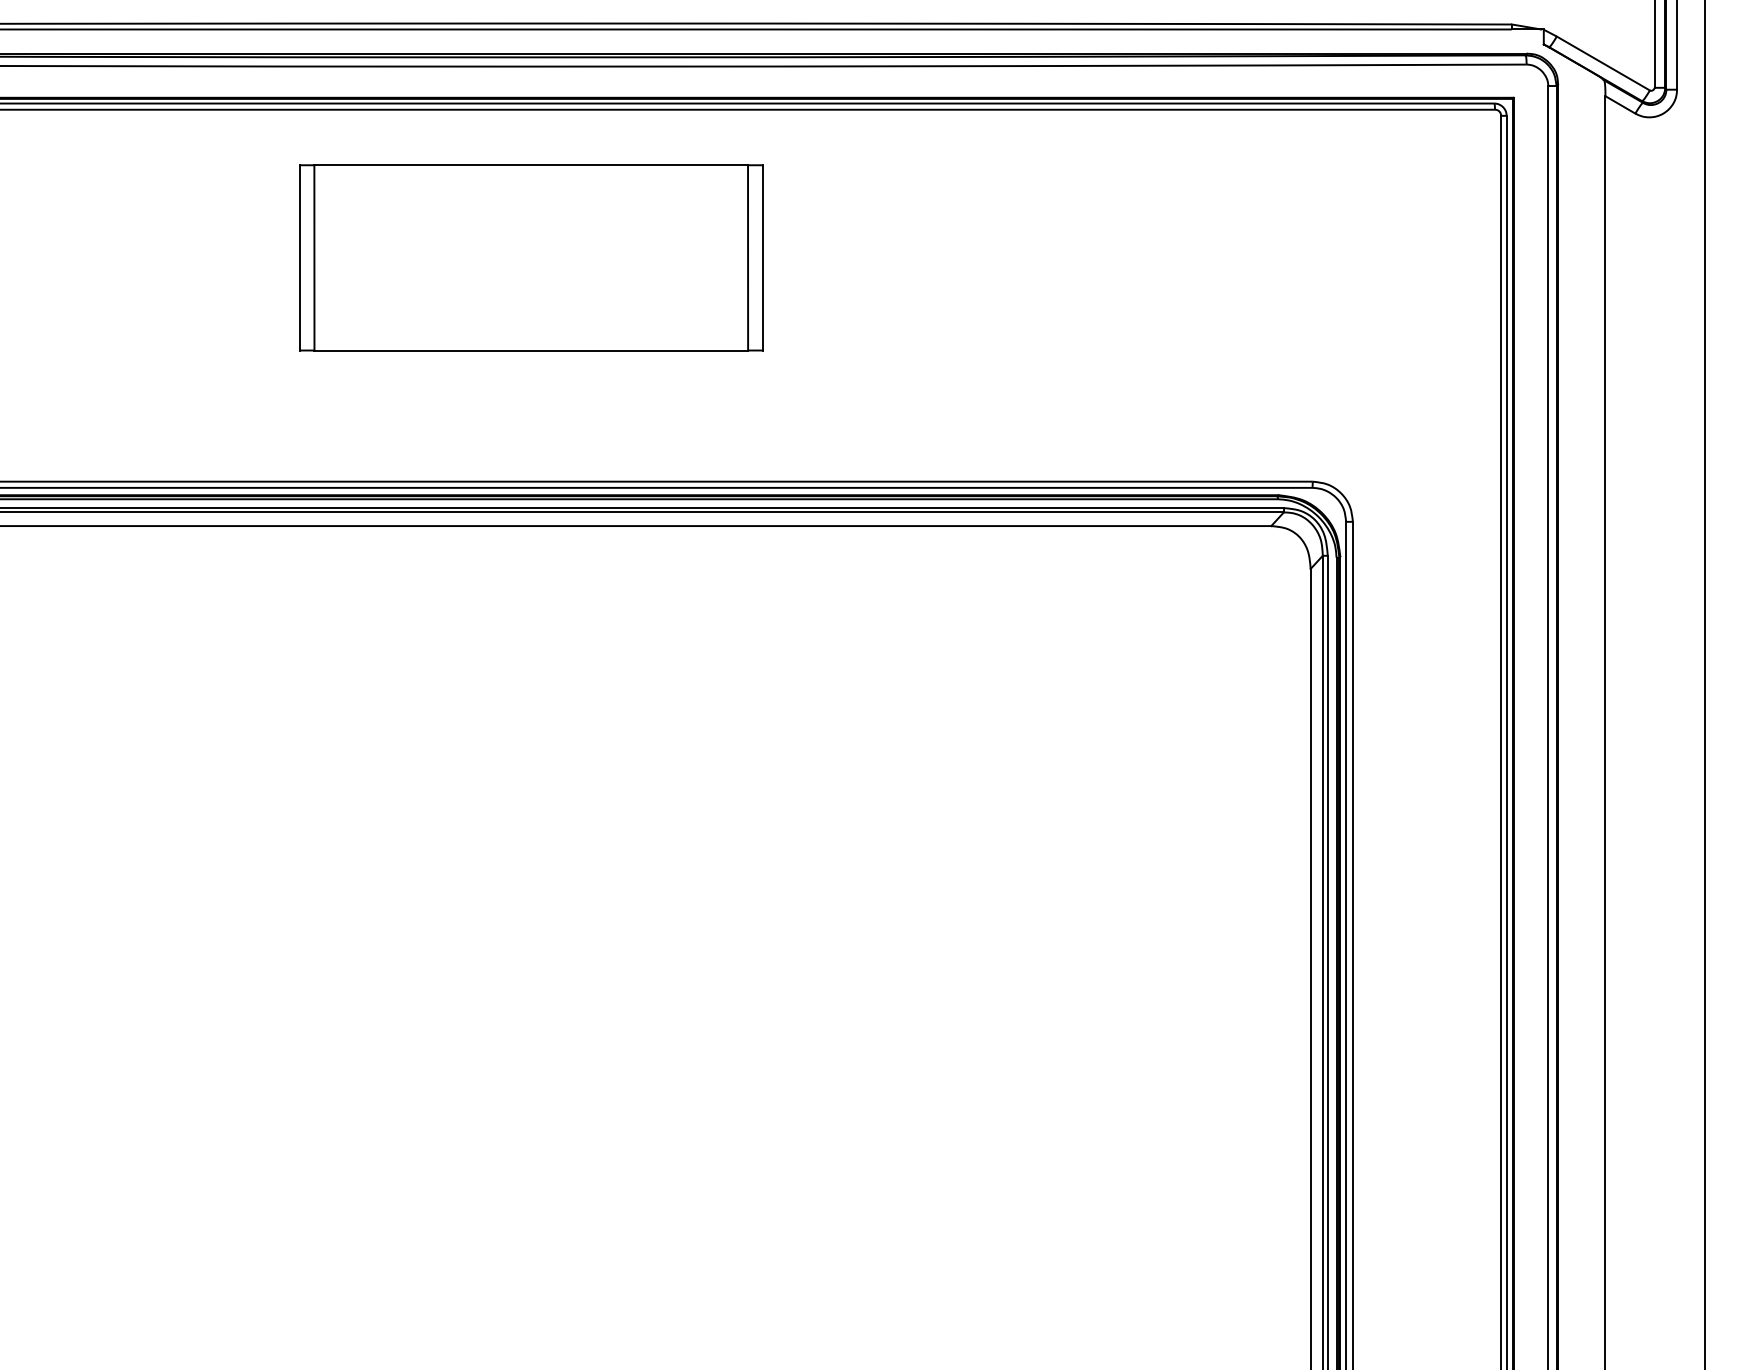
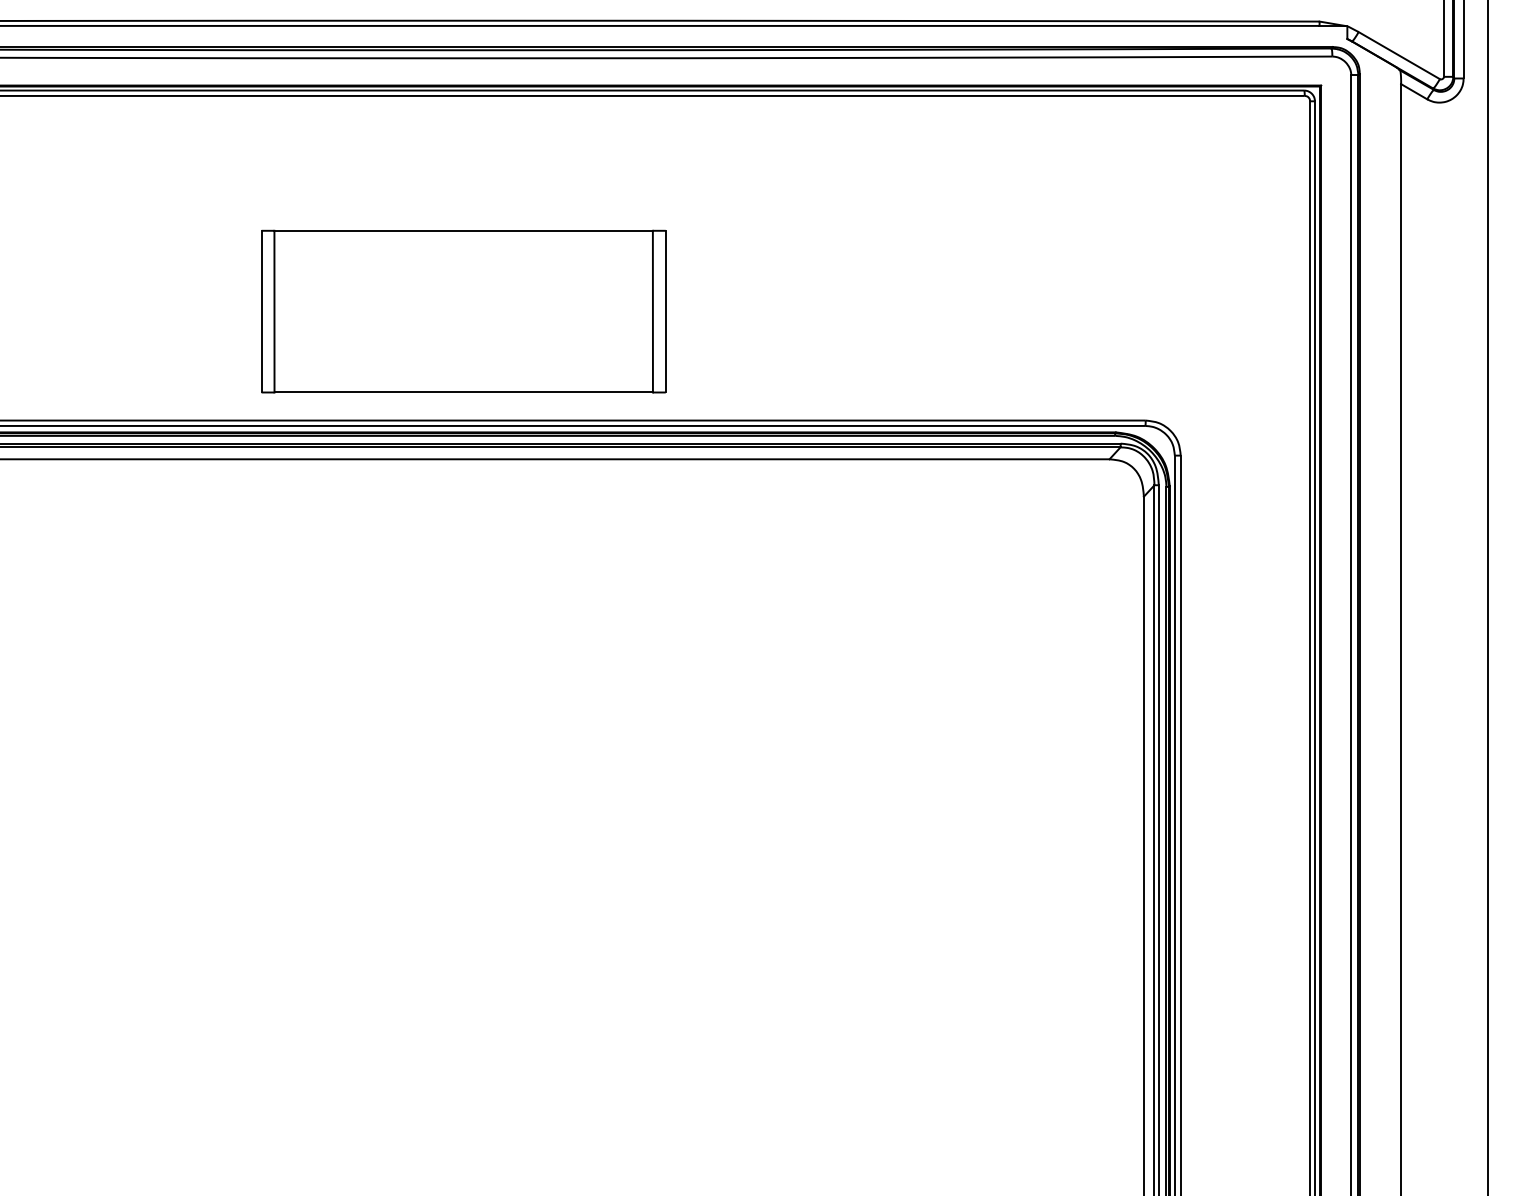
part: (531, 257) -> (463, 311), moved

